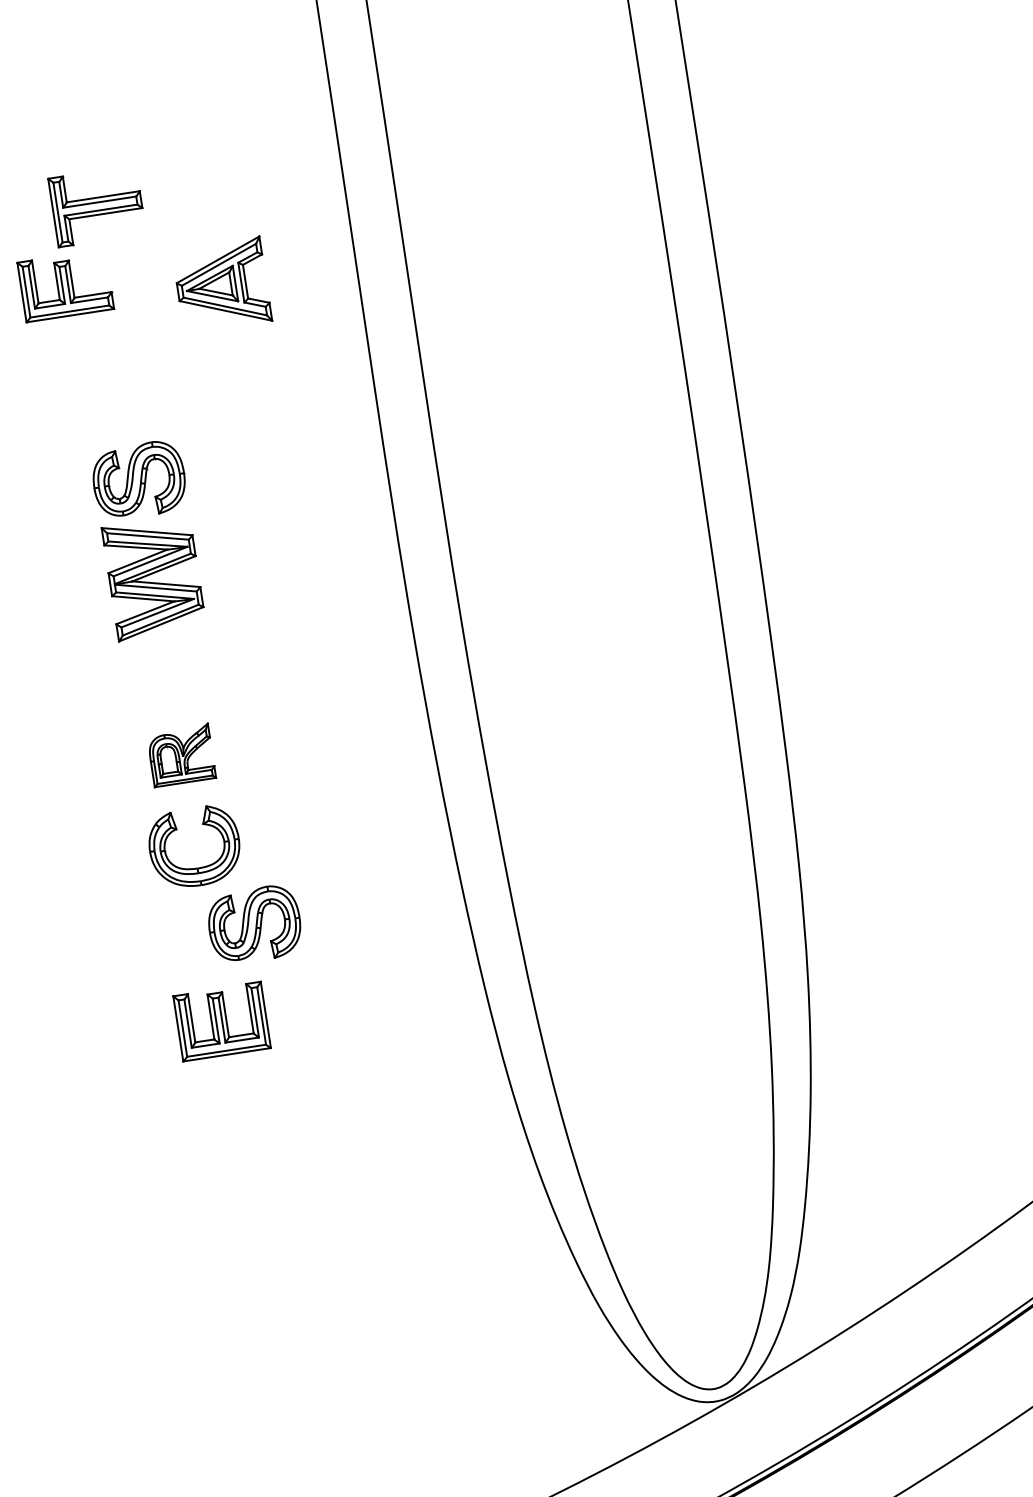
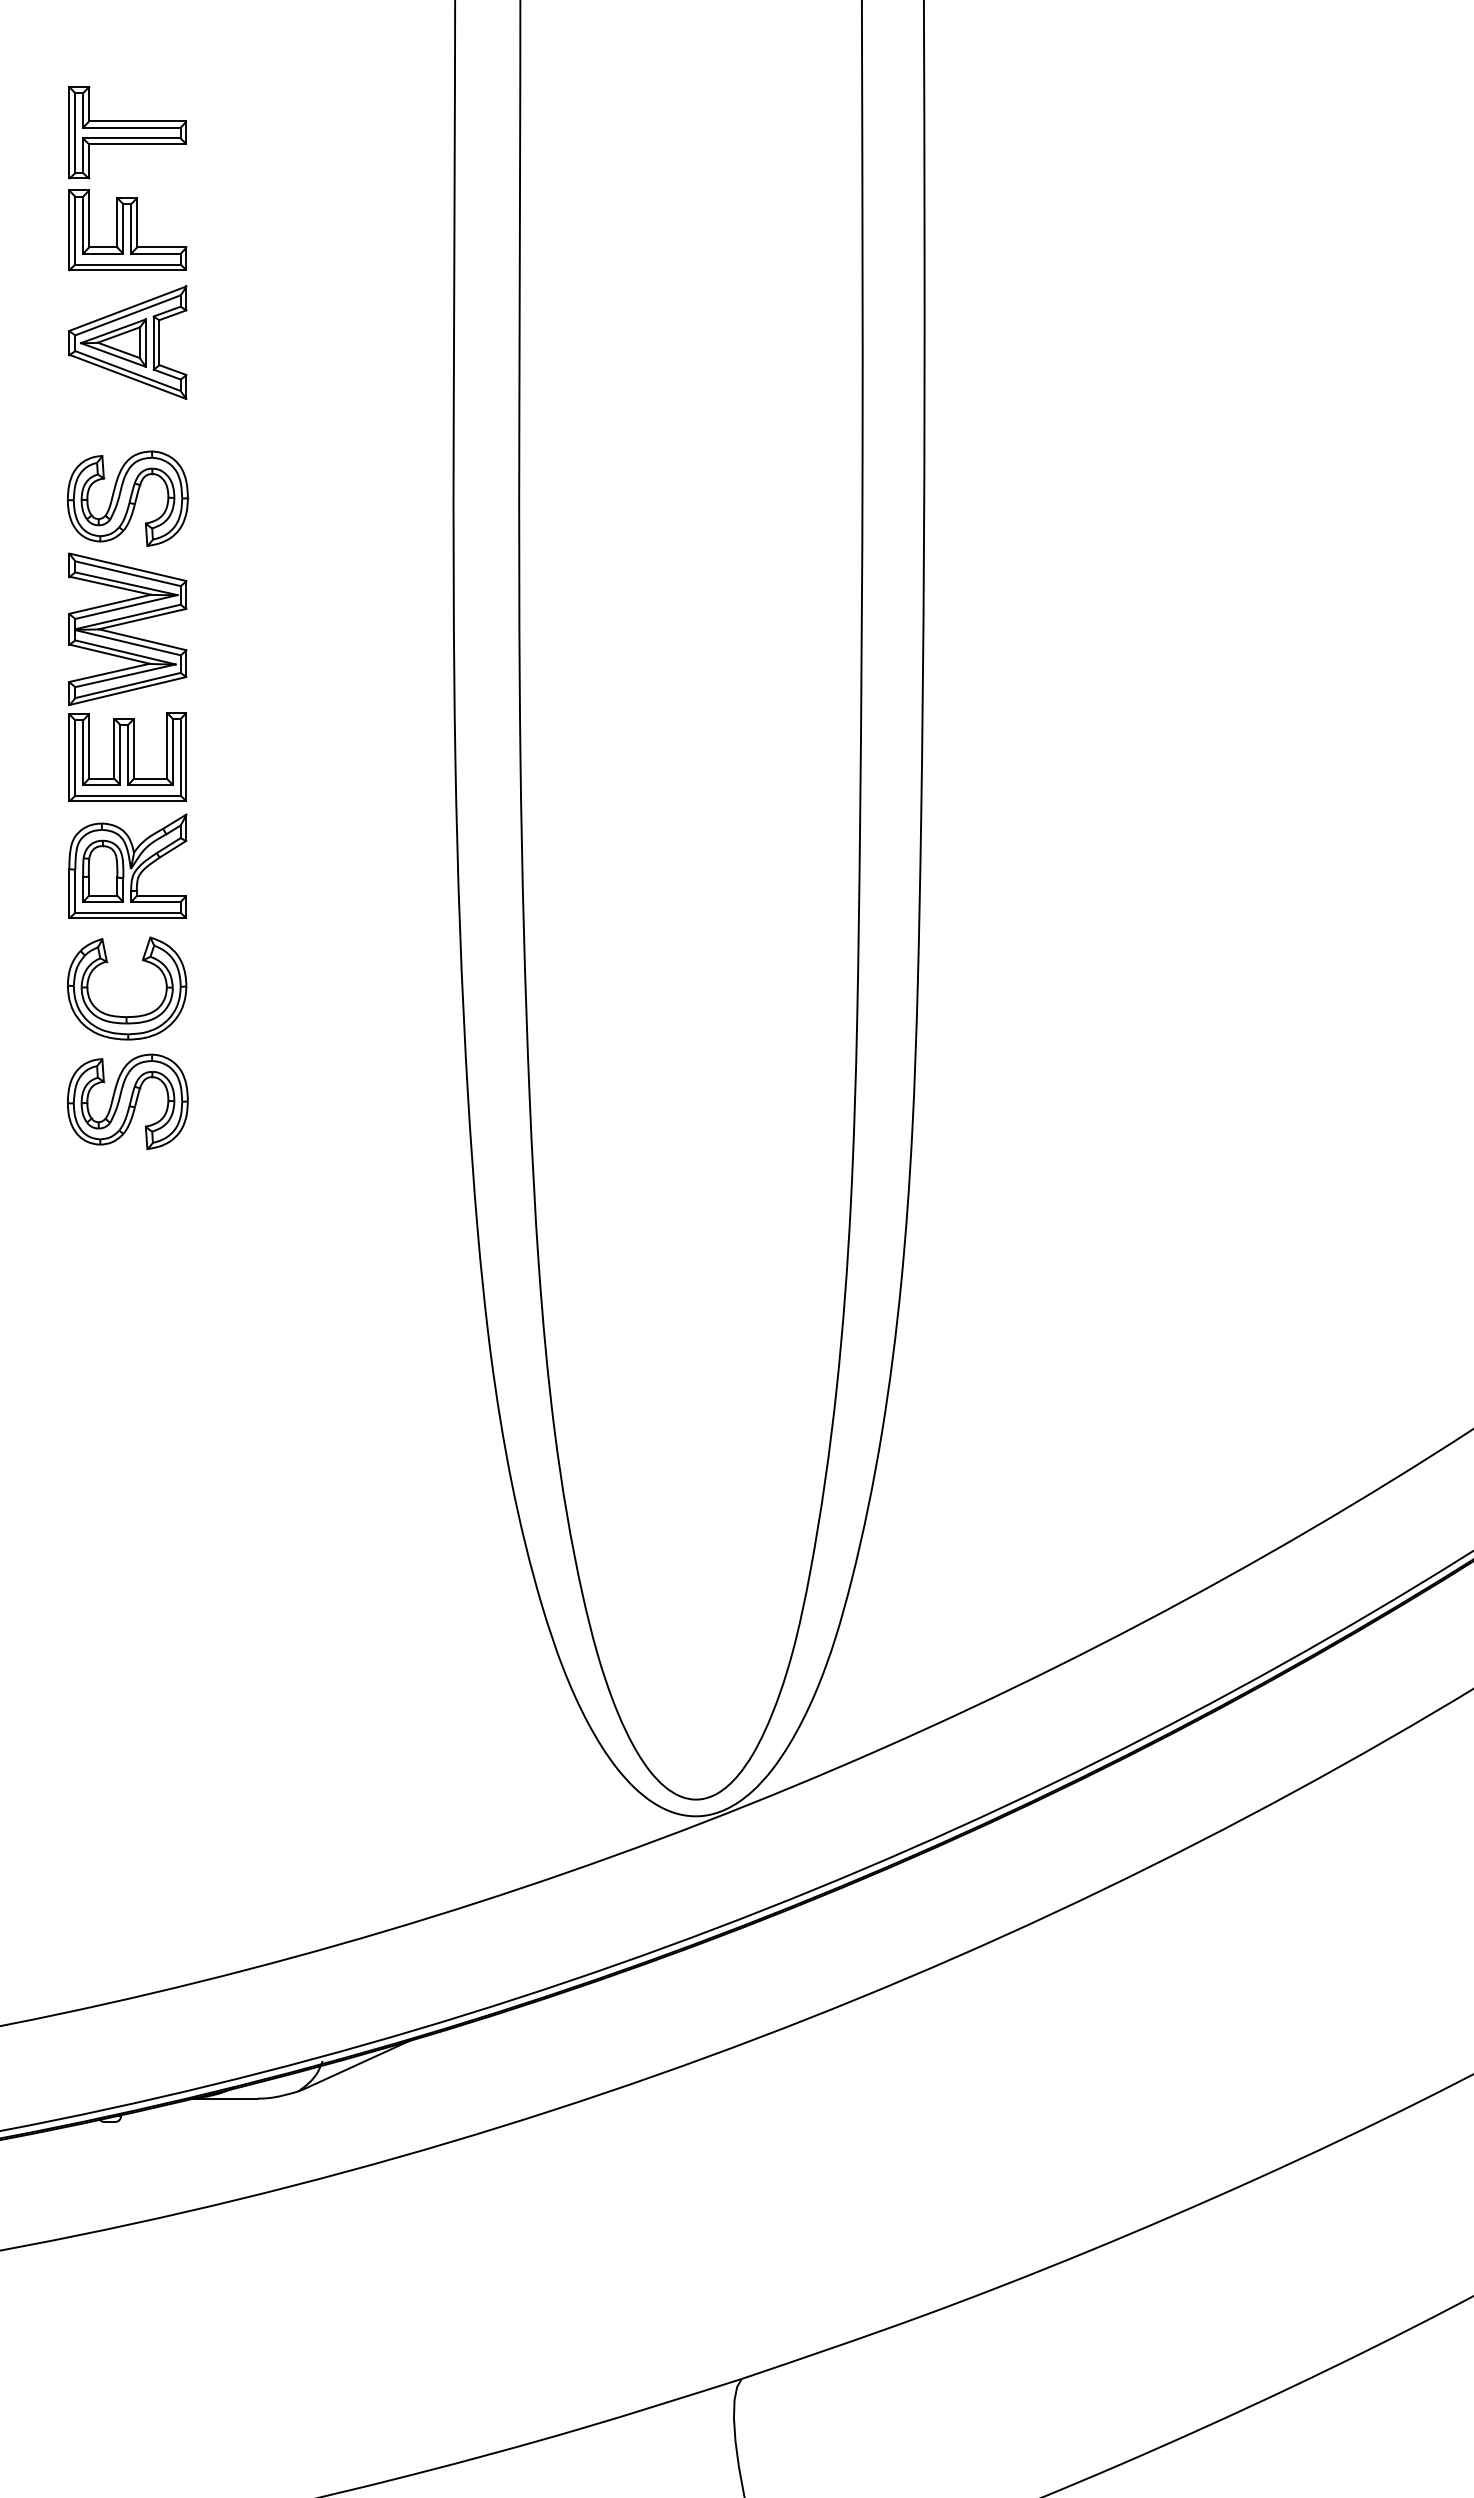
part: (221, 285) -> (127, 342), moved
part: (65, 286) -> (127, 230), moved
part: (180, 754) -> (127, 865), size x1.43
part: (254, 924) -> (127, 1101), moved
part: (221, 1021) -> (127, 756), moved

